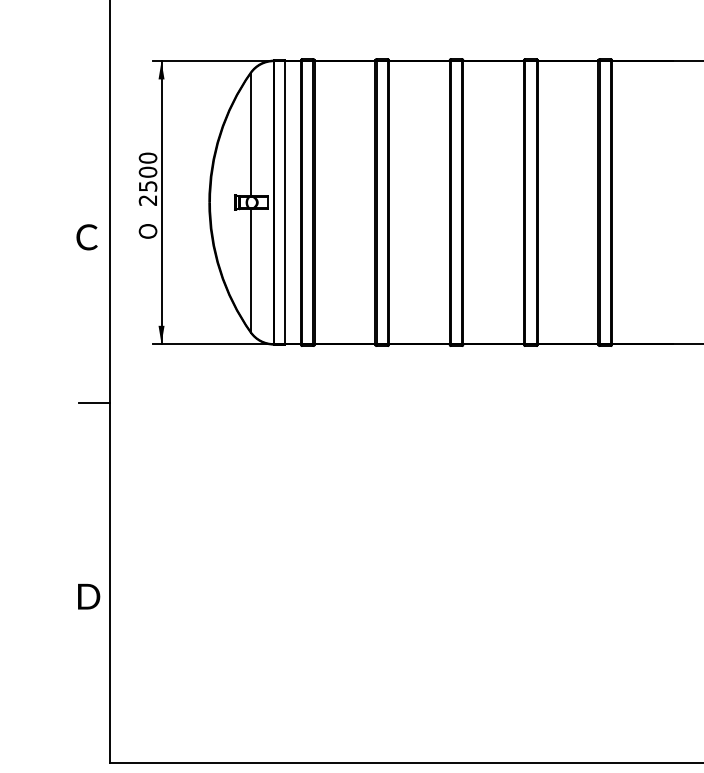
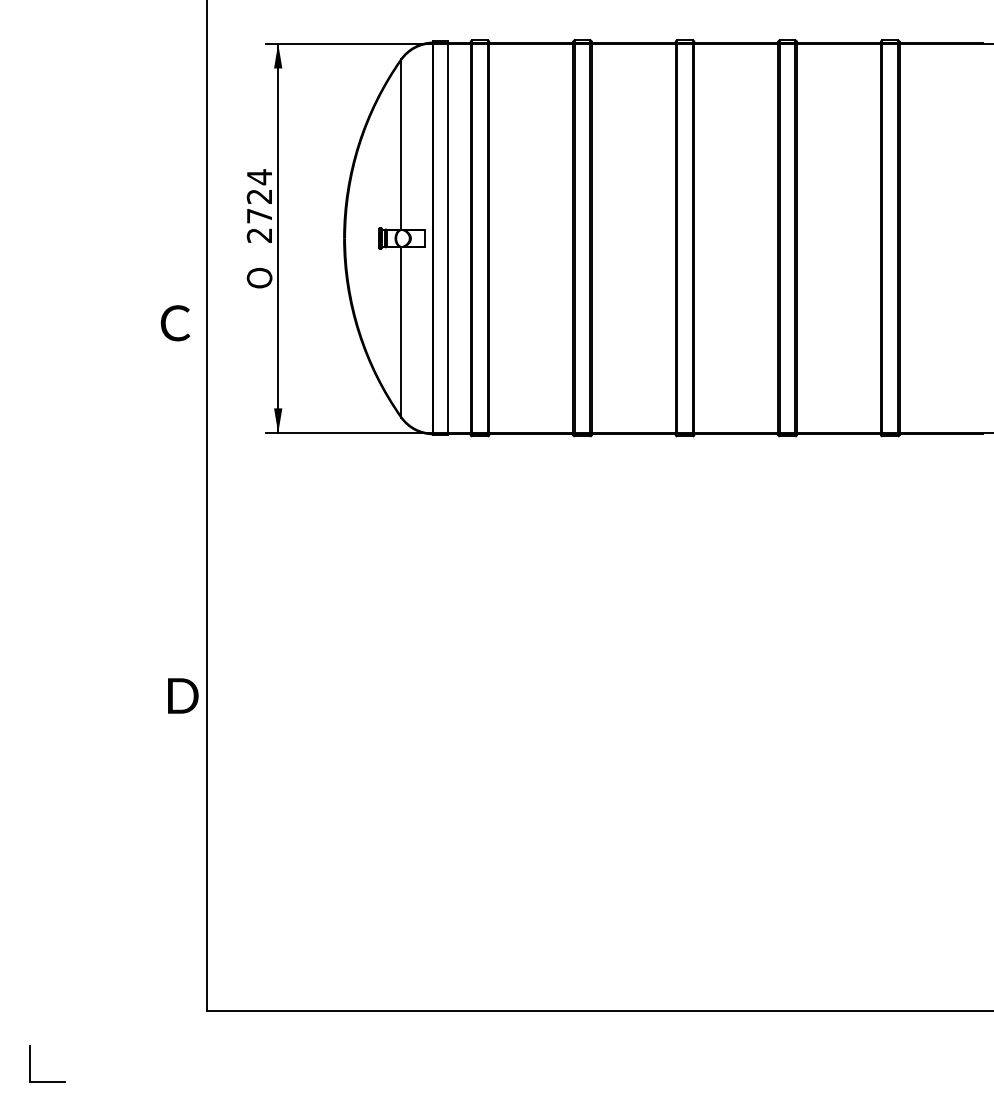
text: (147, 172) -> (259, 196), 2500 -> 2724
text: (87, 237) -> (175, 323), moved
line: (94, 403) -> (185, 515), removed
text: (89, 596) -> (183, 695), moved

